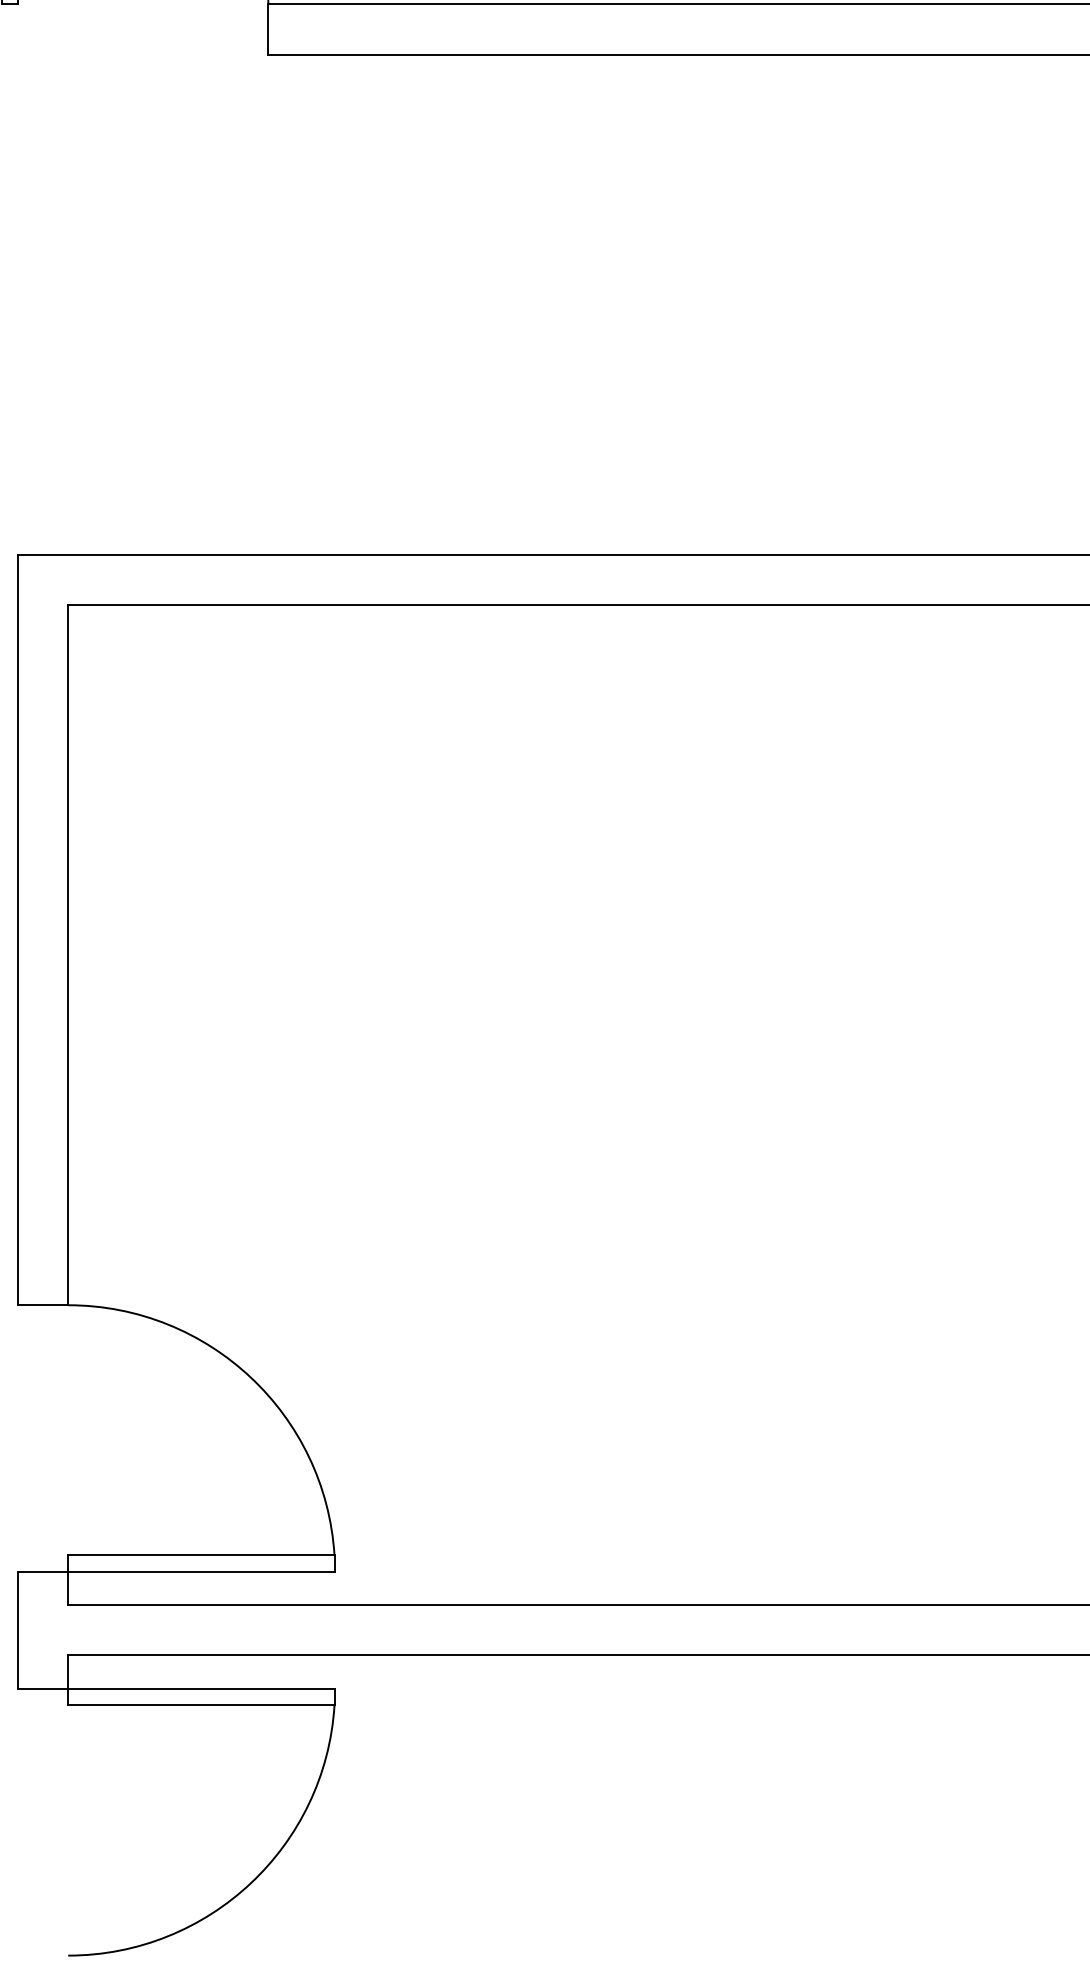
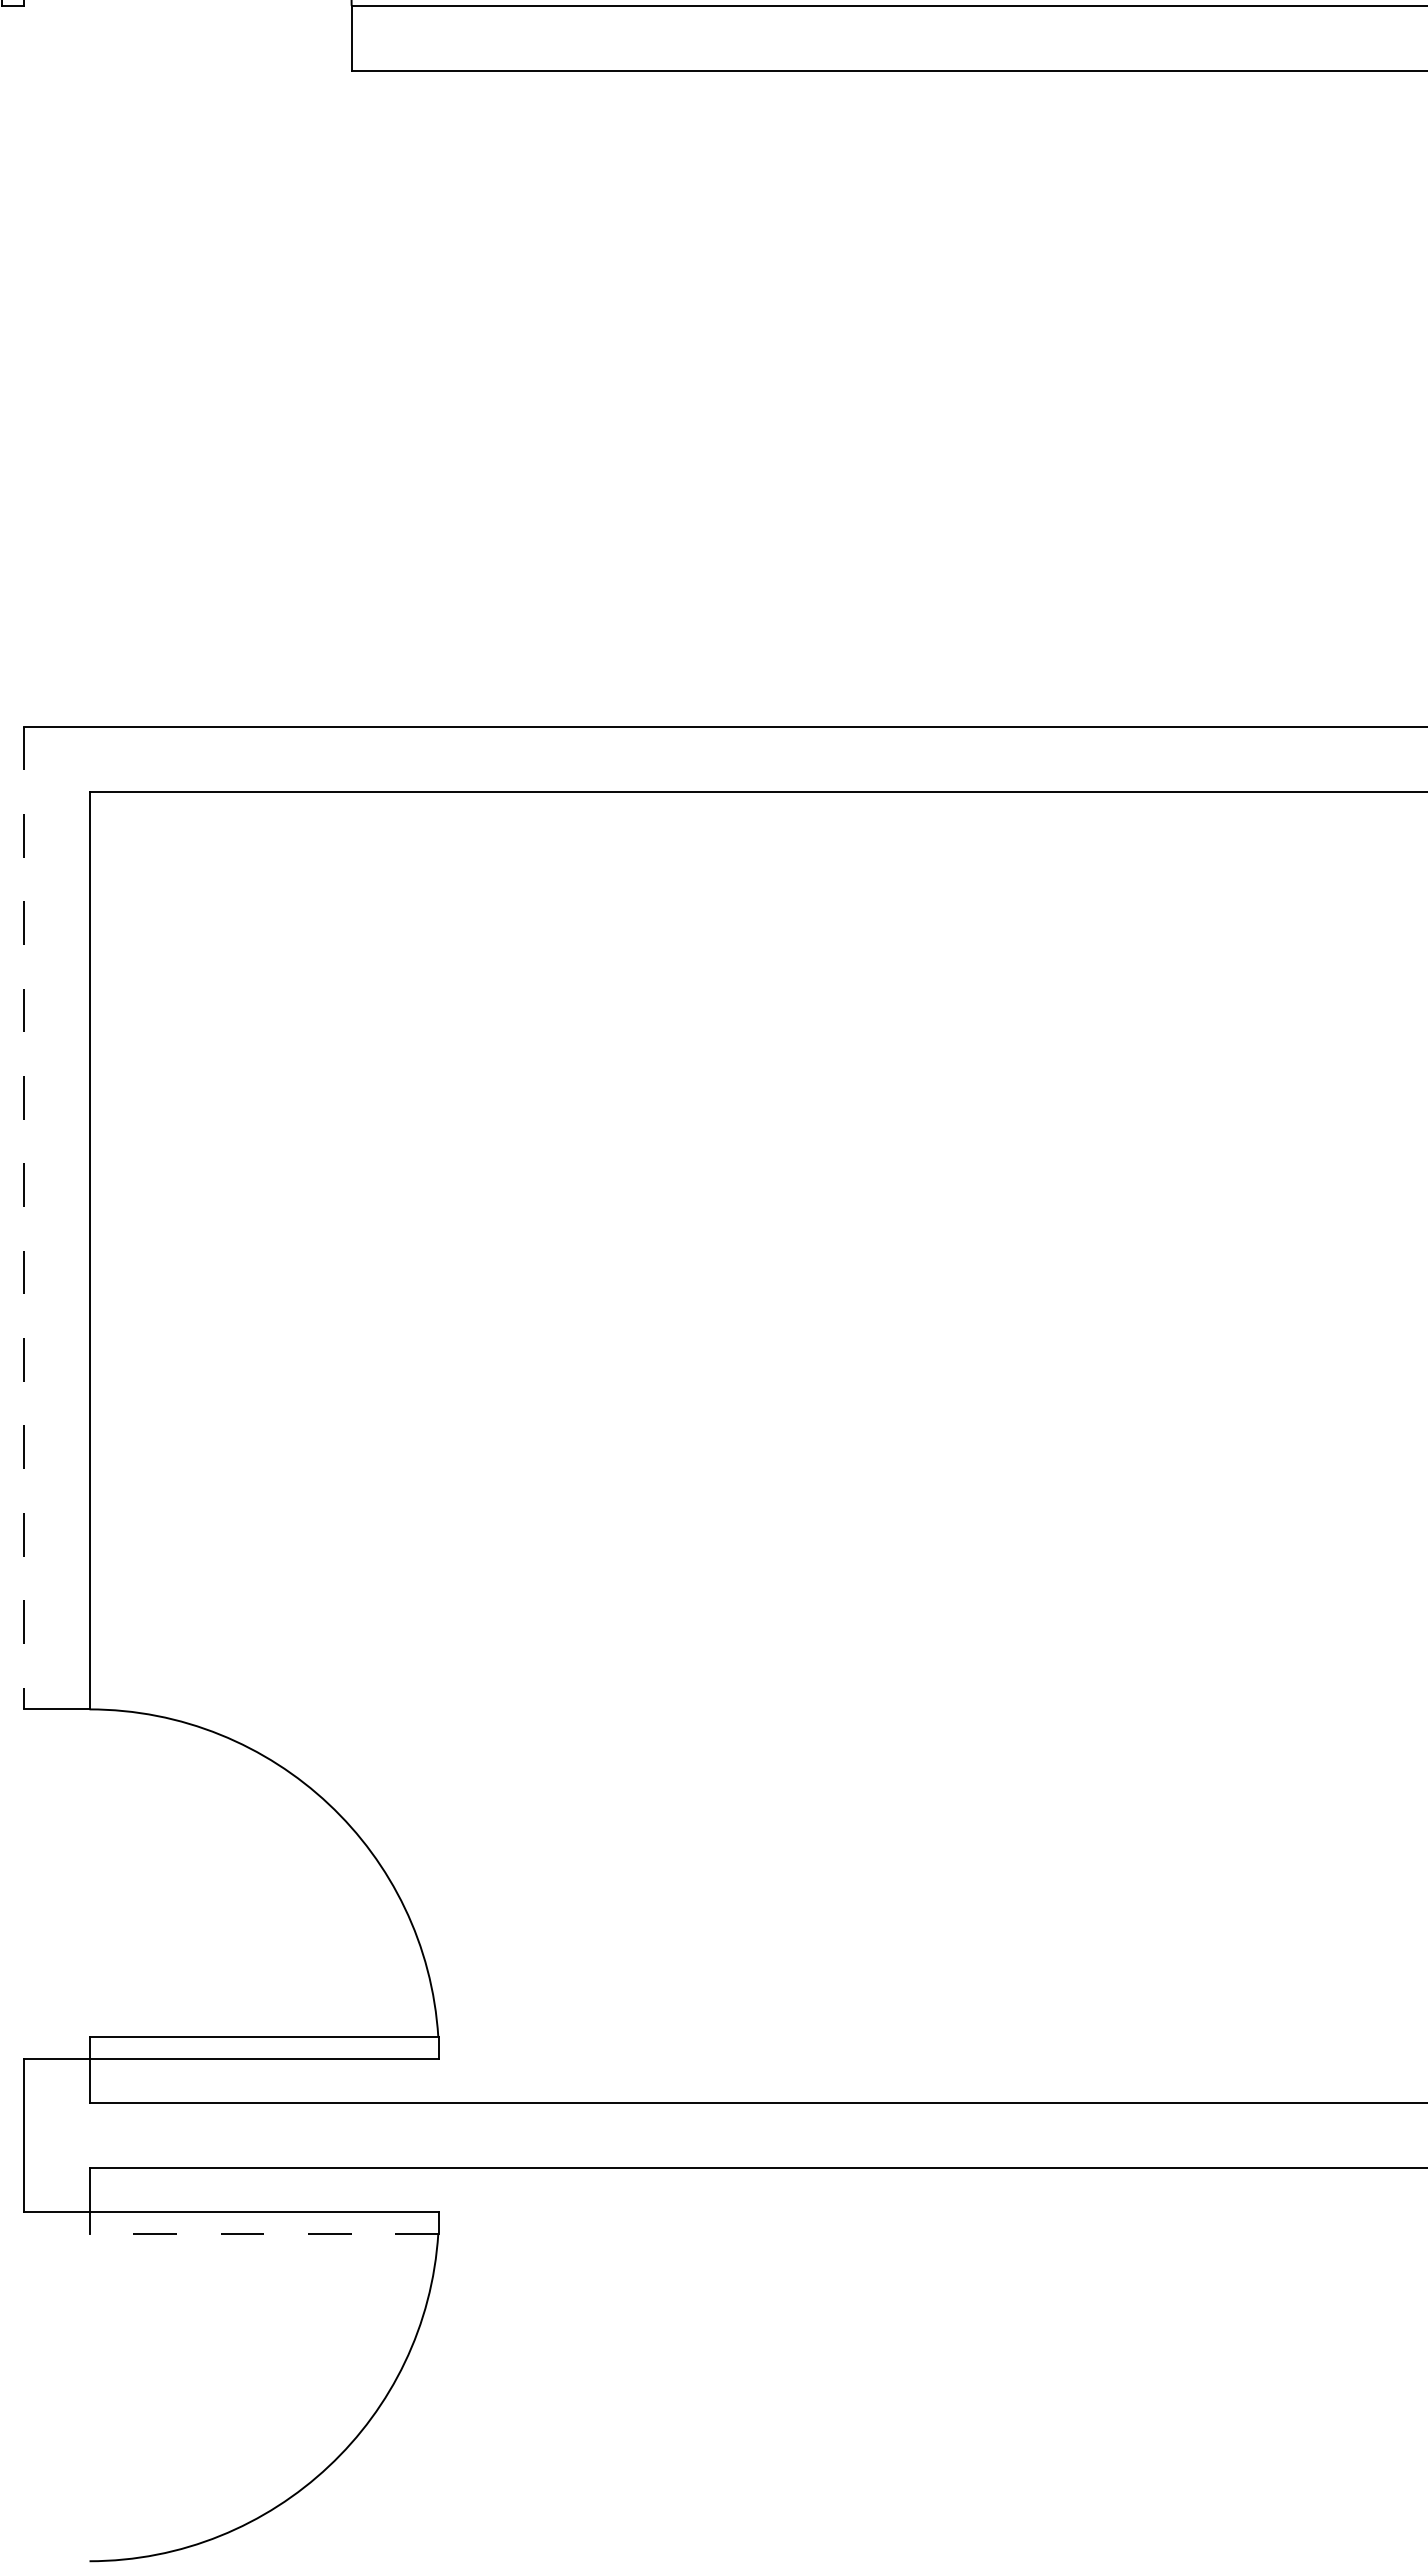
line: (18, 930) -> (24, 1218), solid -> dashed
line: (201, 1705) -> (264, 2233), solid -> dashed

